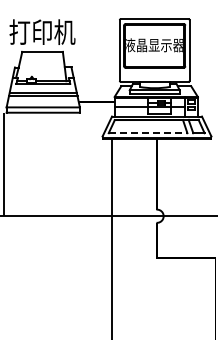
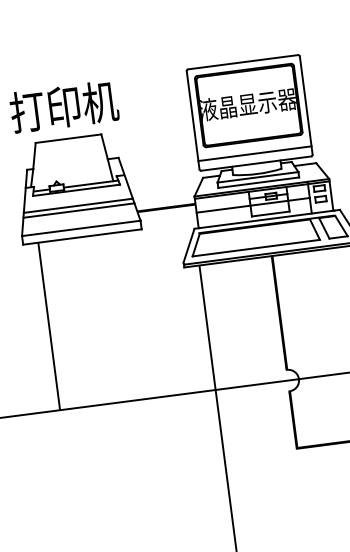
line: (154, 75) -> (254, 153), added
line: (148, 133) -> (257, 248), dashed -> solid
line: (4, 164) -> (49, 326), moved

